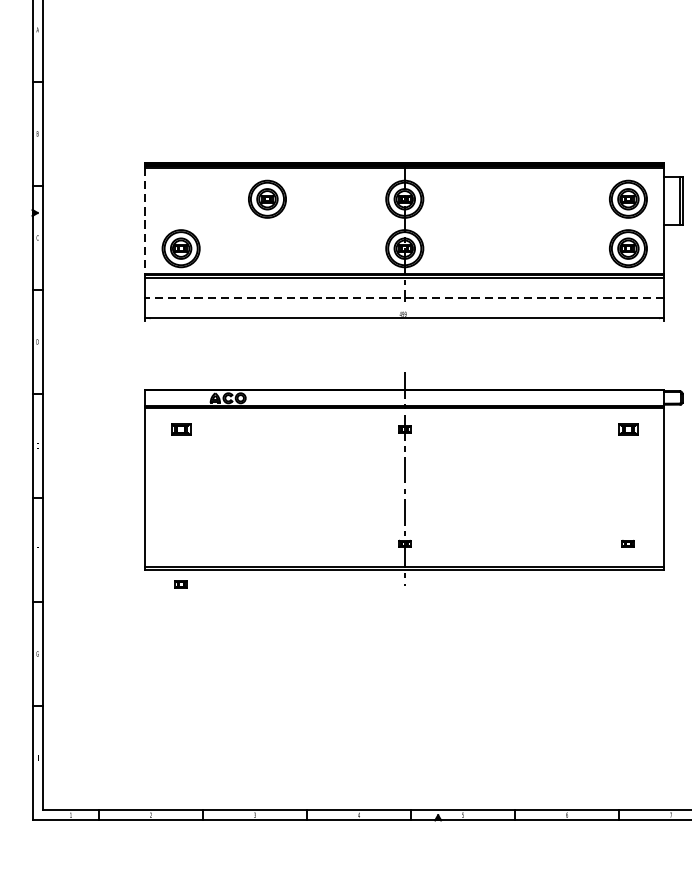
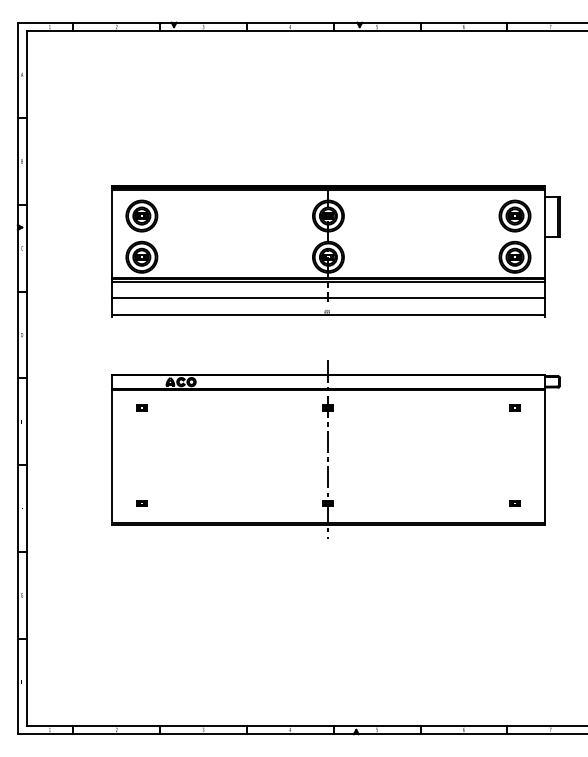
part: (267, 198) -> (141, 215), moved
line: (144, 221) -> (111, 234), dashed -> solid
line: (404, 298) -> (328, 298), dashed -> solid
part: (180, 428) -> (141, 407), size x0.62
part: (627, 428) -> (514, 407), size x0.62
part: (180, 584) -> (141, 503), moved

